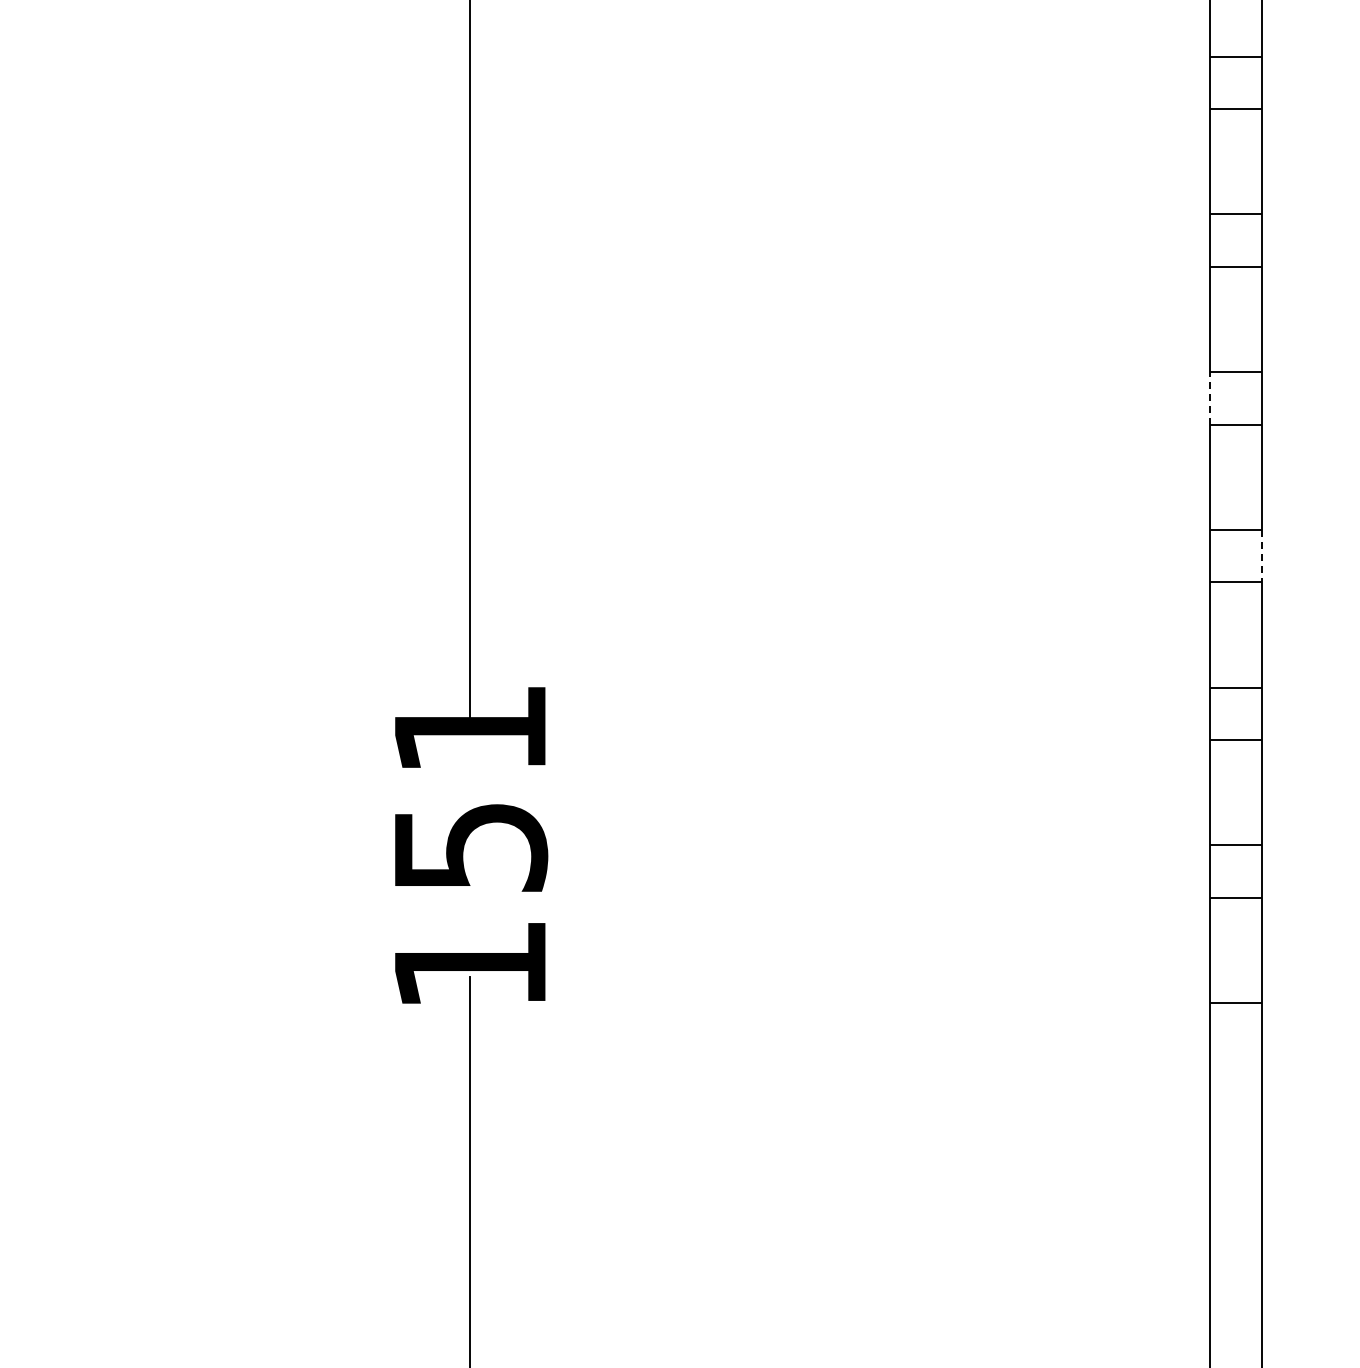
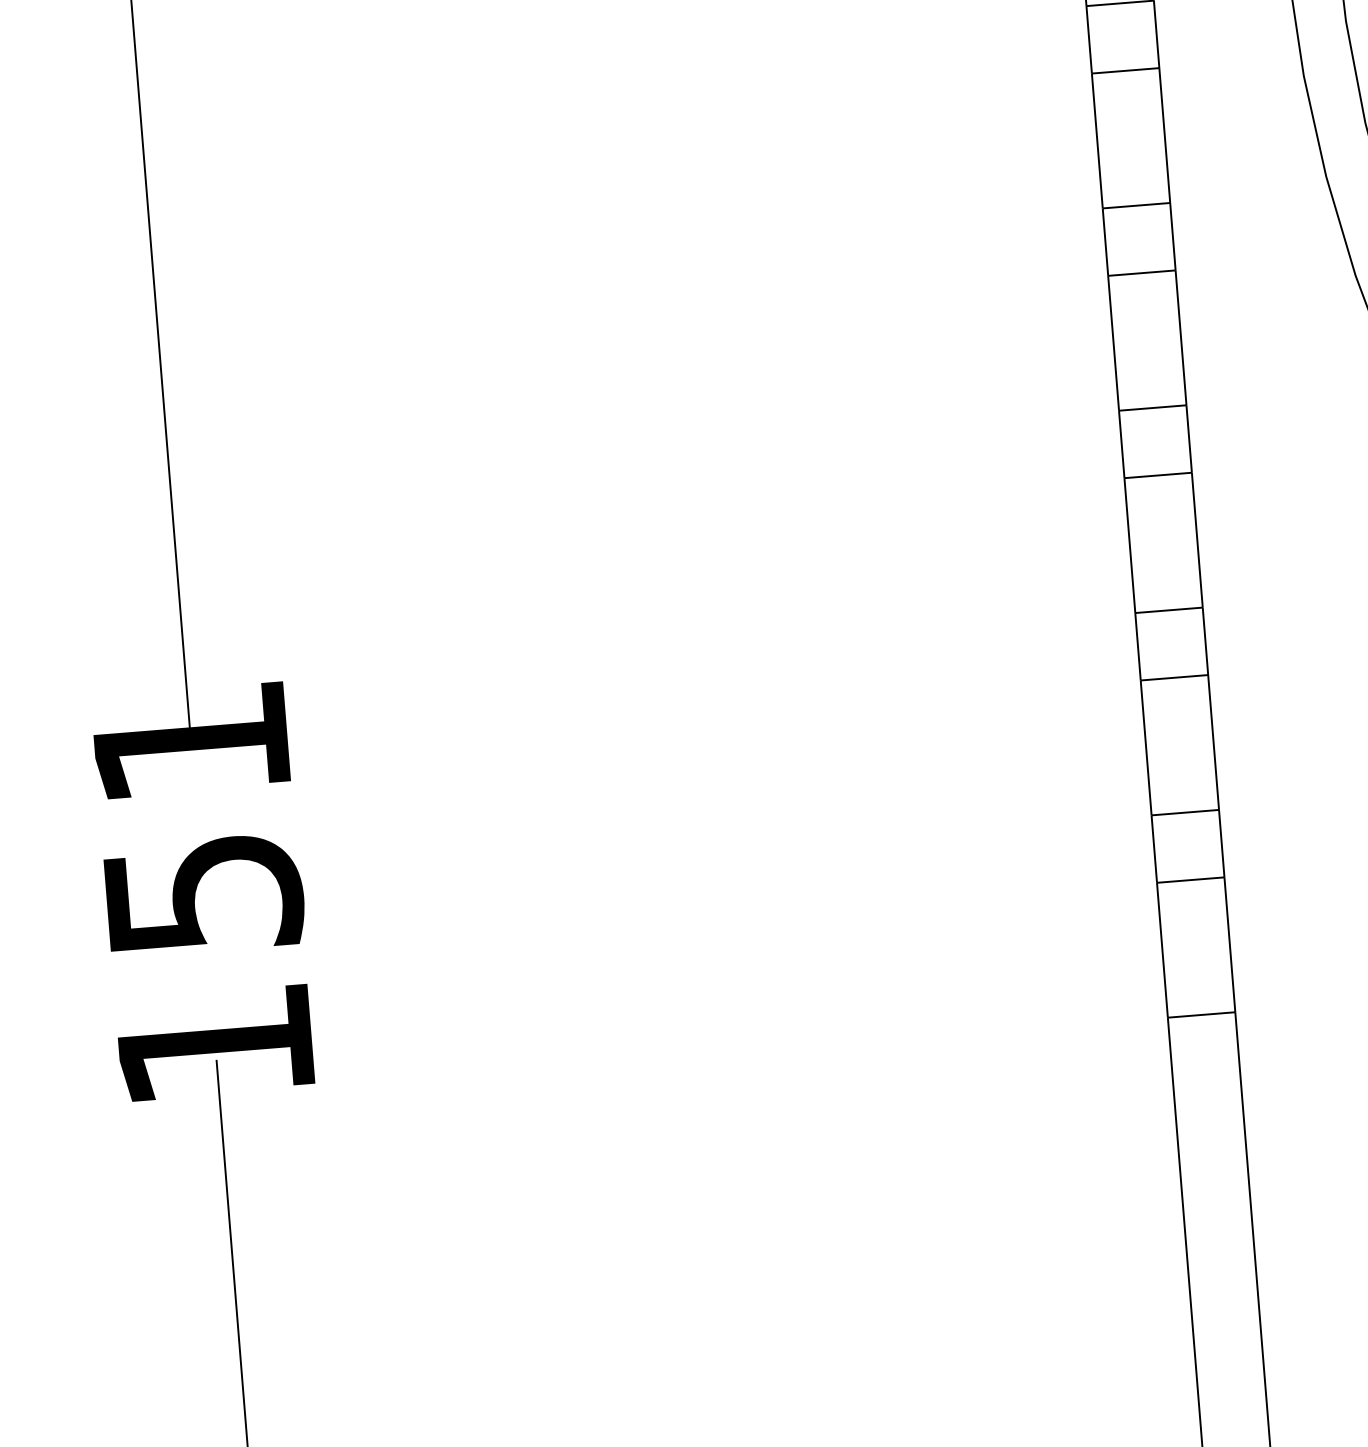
line: (1209, 397) -> (1104, 241), dashed -> solid
line: (1262, 556) -> (1189, 439), dashed -> solid

